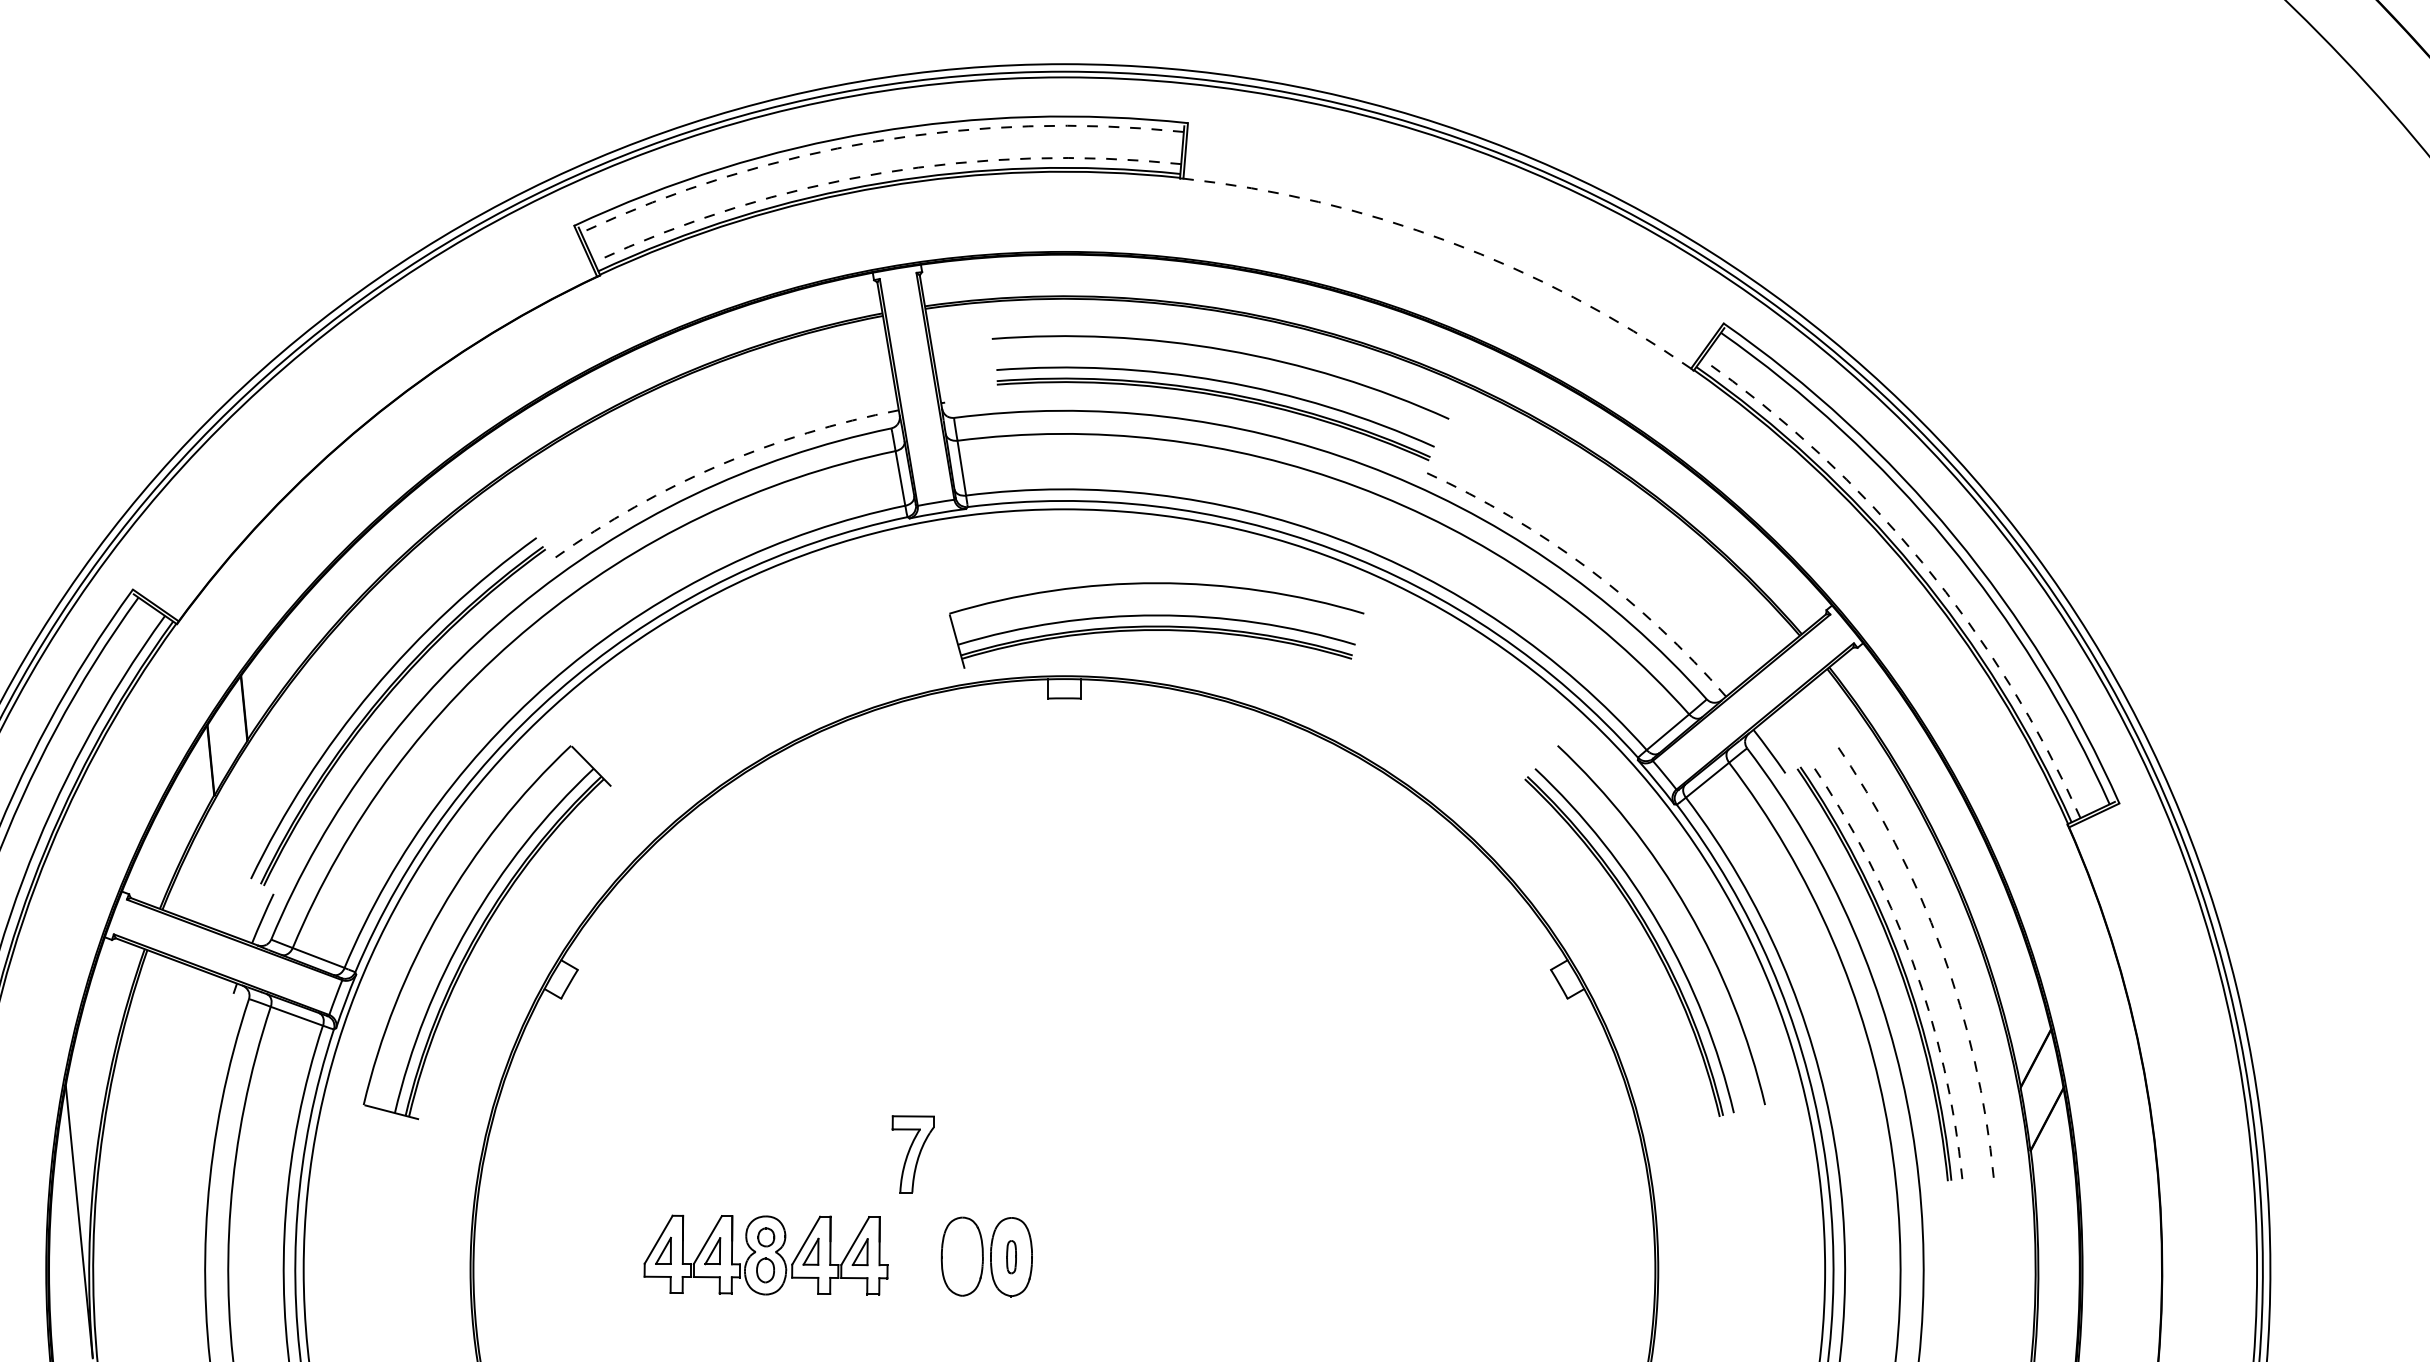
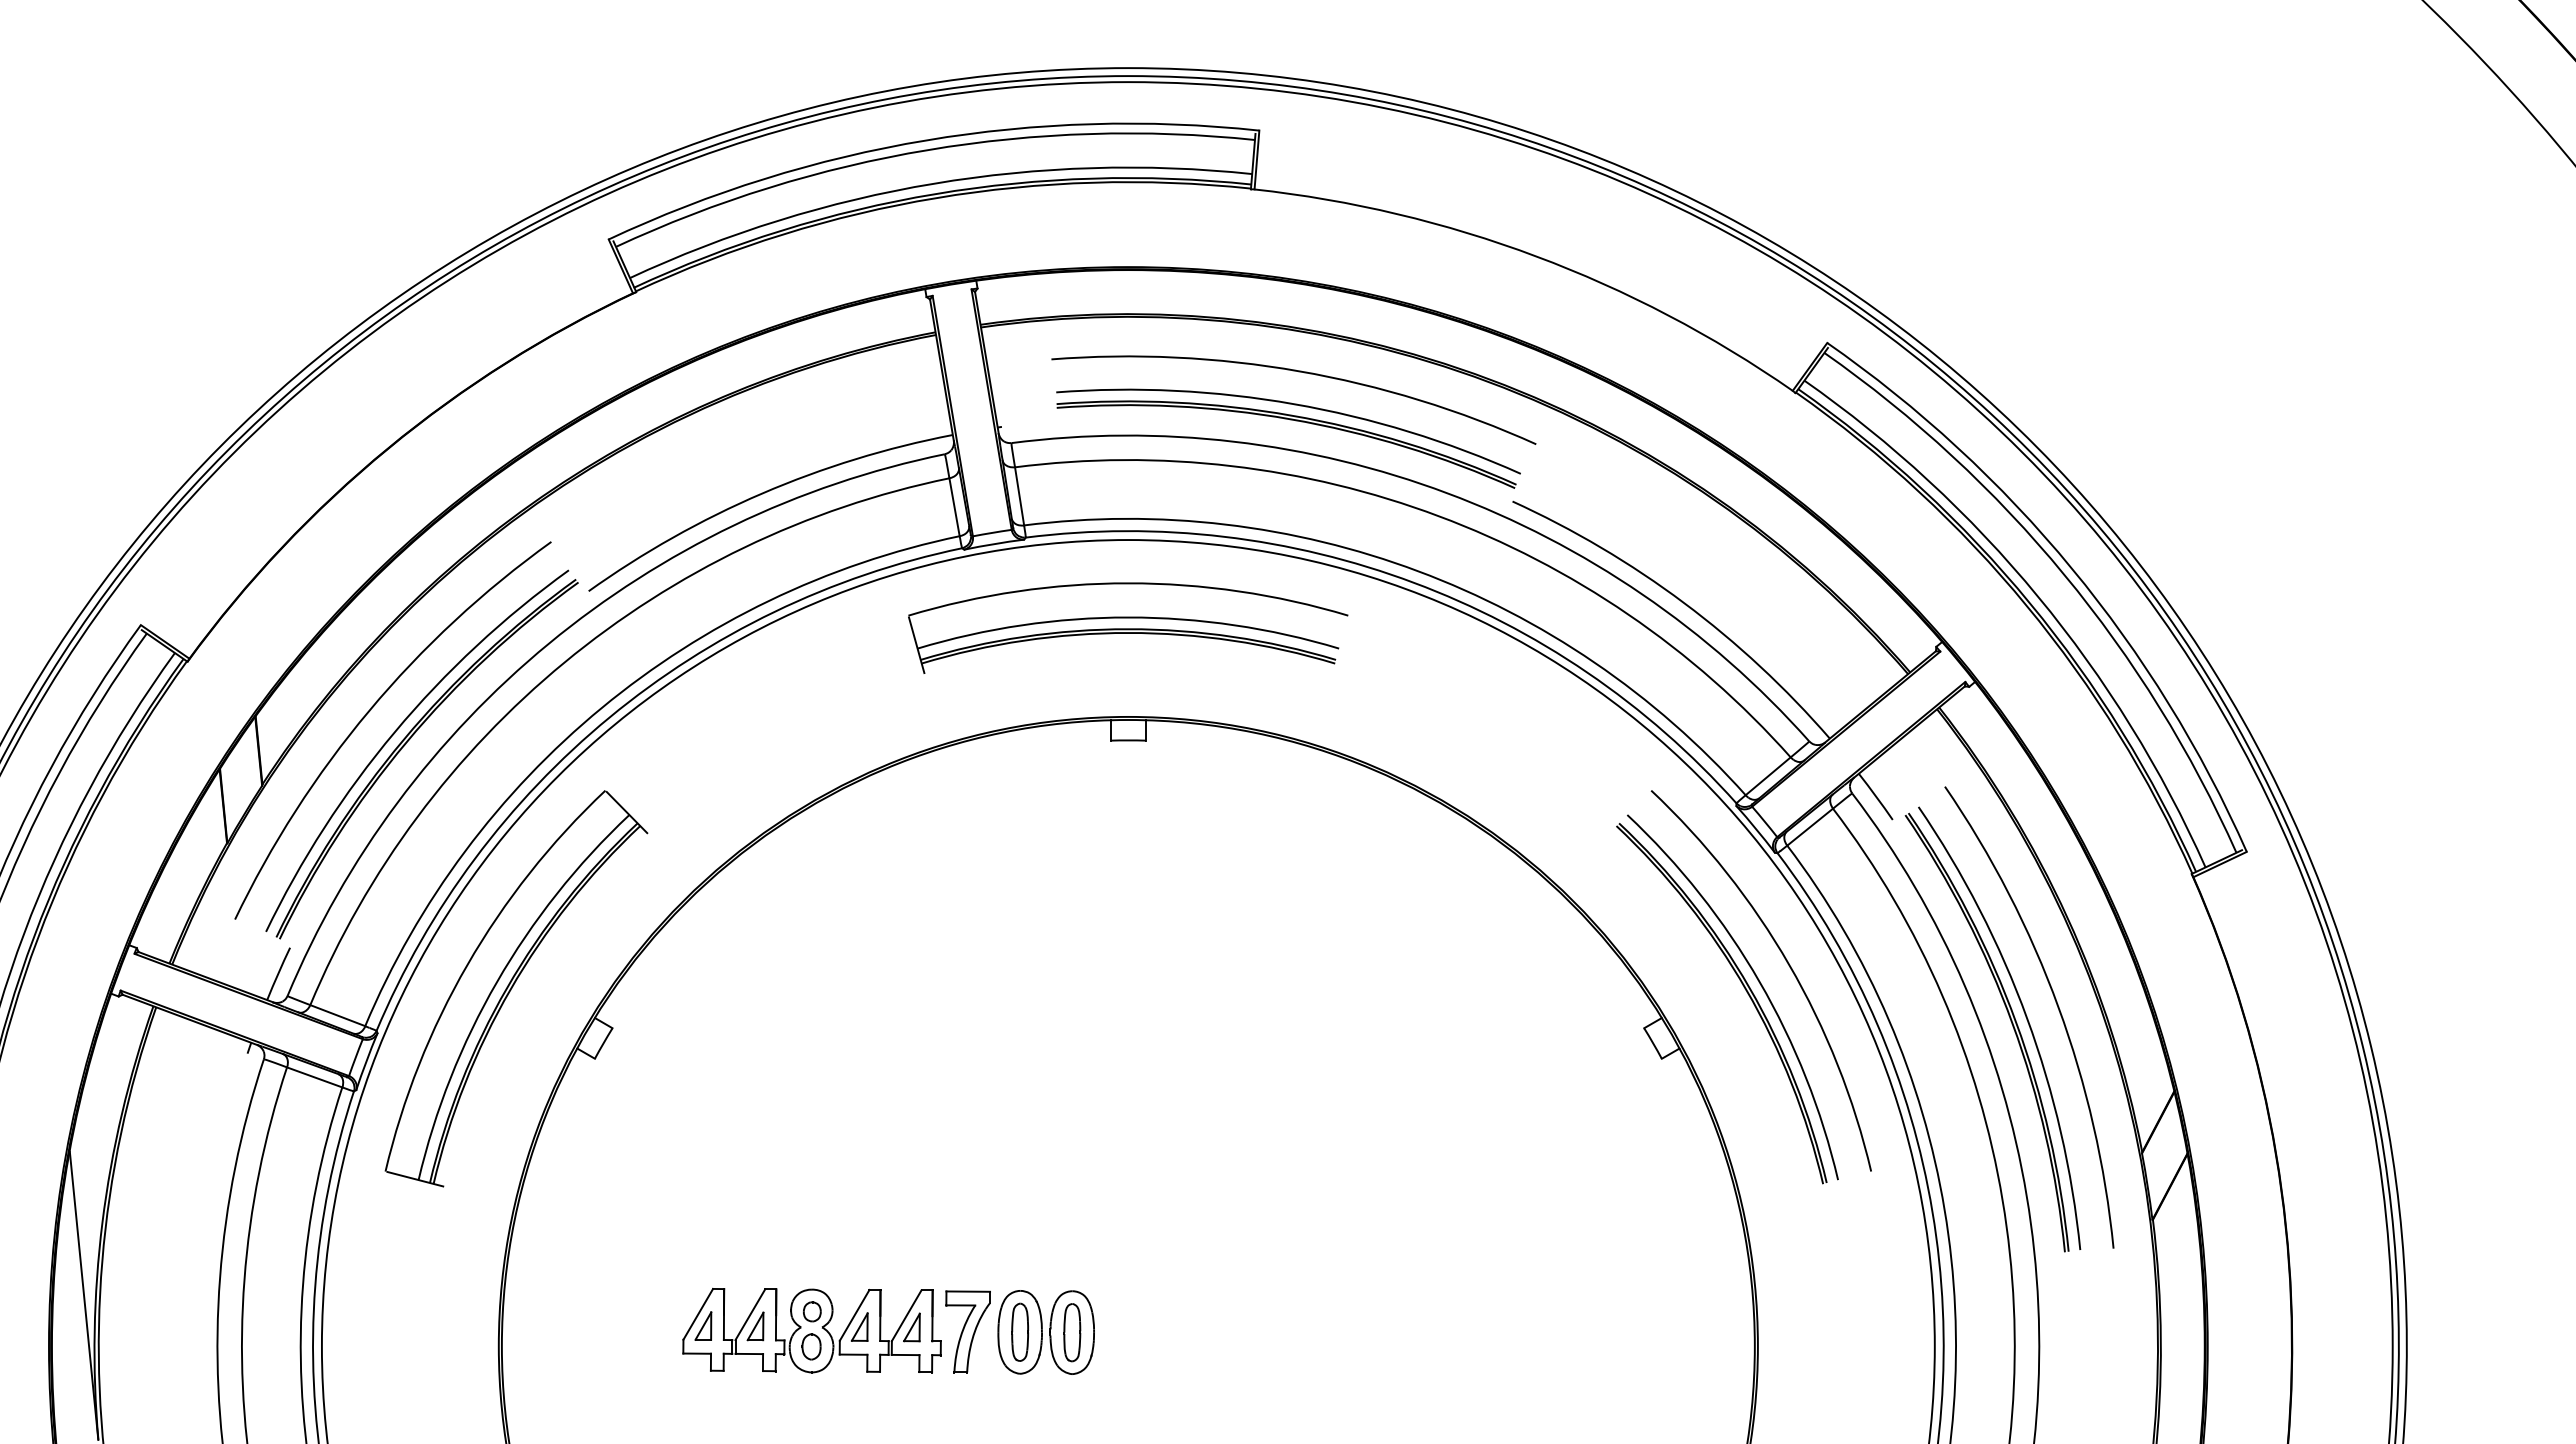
arc: (875, 141) -> (928, 150), dashed -> solid
arc: (881, 173) -> (934, 183), dashed -> solid
arc: (1449, 241) -> (1536, 256), dashed -> solid
arc: (719, 465) -> (762, 493), dashed -> solid
arc: (1922, 562) -> (2038, 596), dashed -> solid
arc: (1588, 568) -> (1683, 602), dashed -> solid
part: (1156, 624) -> (1128, 627), moved
arc: (349, 671) -> (370, 711), added
arc: (1941, 950) -> (2058, 1007), dashed -> solid
arc: (1912, 960) -> (2027, 1018), dashed -> solid
part: (912, 1154) -> (967, 1331), moved
part: (961, 1255) -> (1019, 1331), added
part: (1011, 1256) -> (1072, 1332), size x1.67

